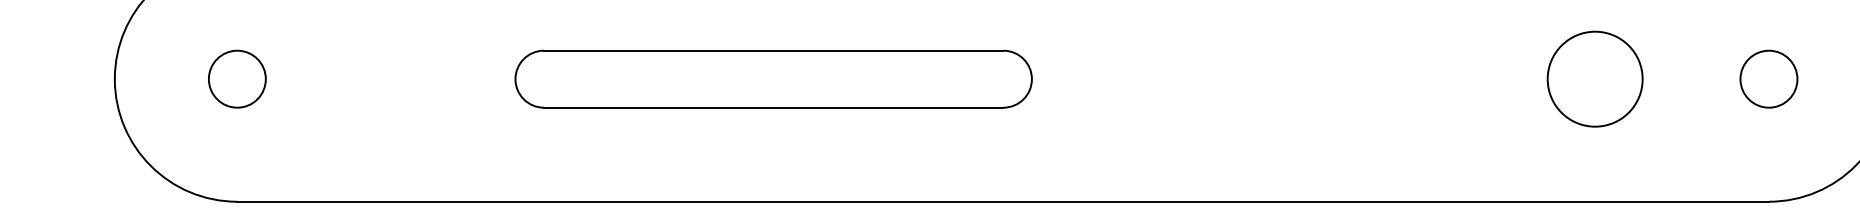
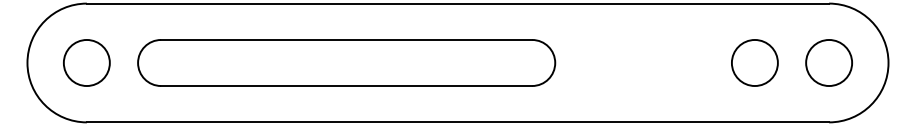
circle: (236, 78) -> (86, 62), size x1.67
part: (773, 78) -> (346, 62), size x1.67
circle: (1594, 78) -> (754, 62), moved
circle: (1769, 78) -> (829, 62), size x1.67

